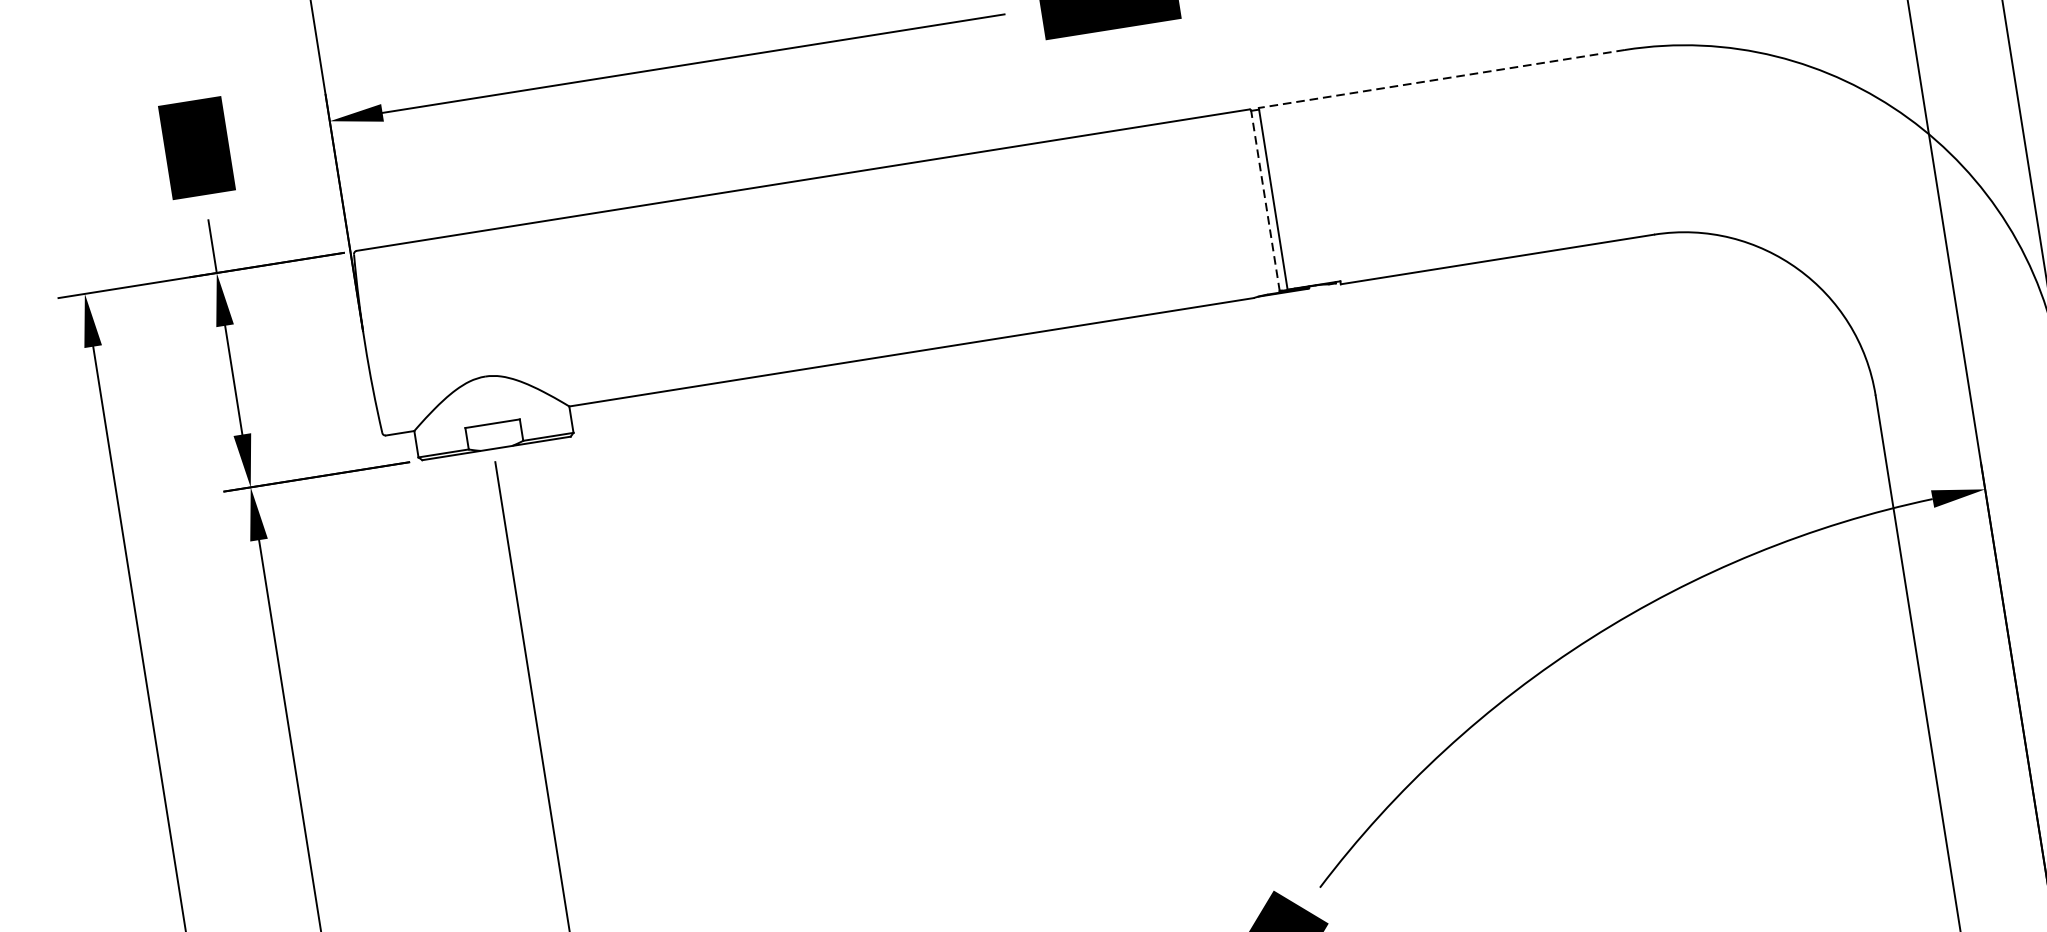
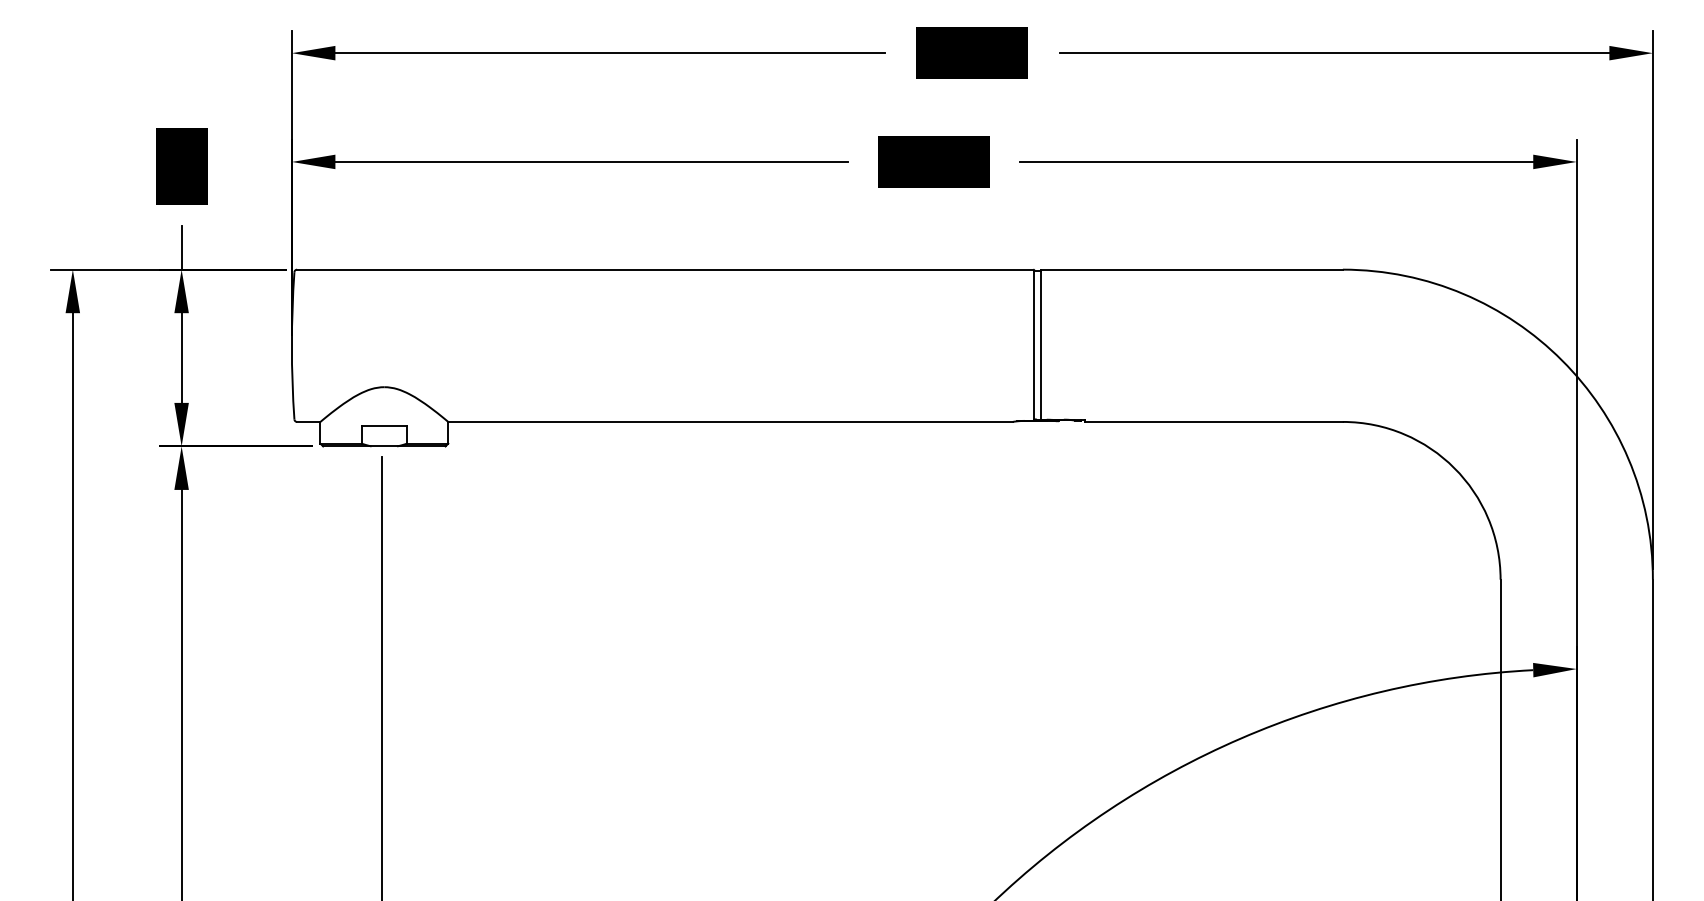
line: (1441, 78) -> (1191, 269), dashed -> solid
line: (1265, 201) -> (1034, 345), dashed -> solid

